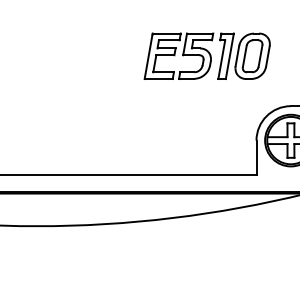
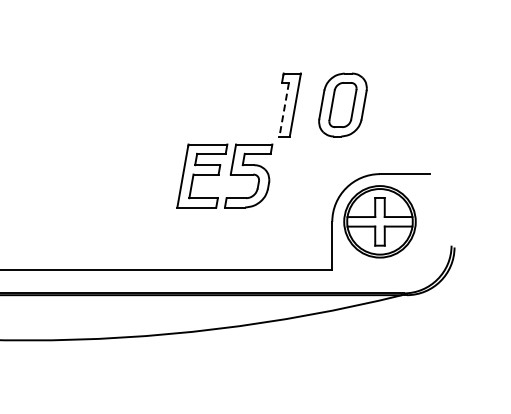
part: (178, 55) -> (224, 175), moved
part: (252, 55) -> (342, 104), moved
line: (222, 60) -> (284, 110), solid -> dashed

